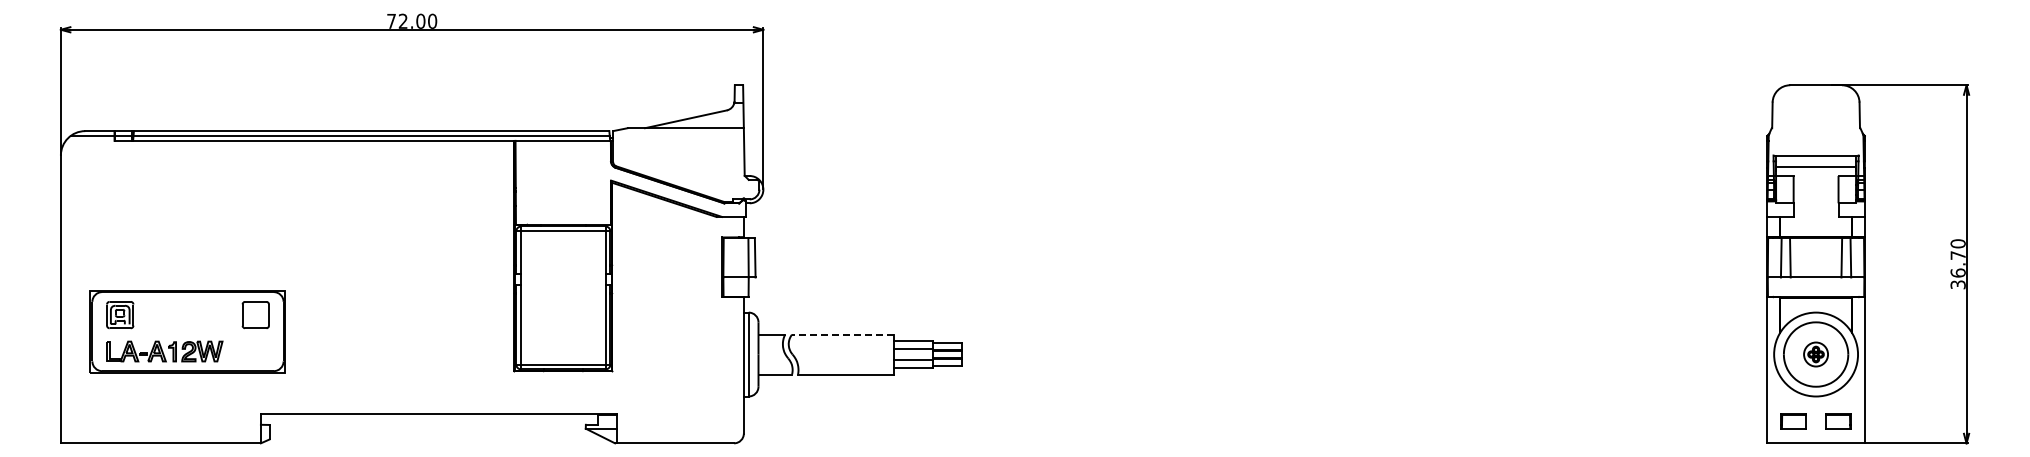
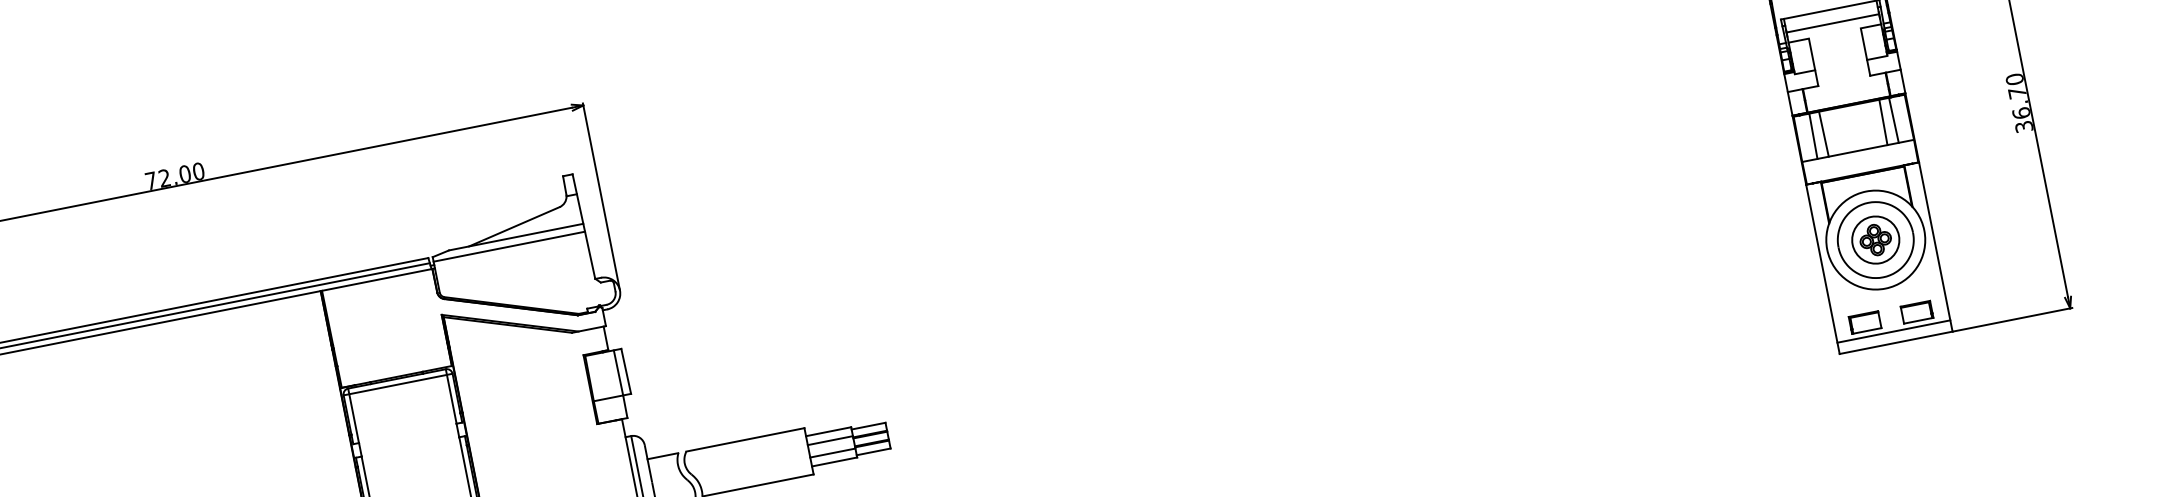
line: (678, 135) -> (509, 247), added
line: (842, 334) -> (744, 439), dashed -> solid
part: (1815, 354) -> (1875, 240), size x1.67
line: (1815, 433) -> (1893, 331), added

